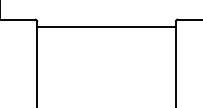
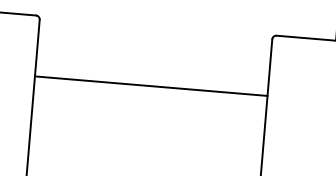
line: (106, 26) -> (151, 86), moved

